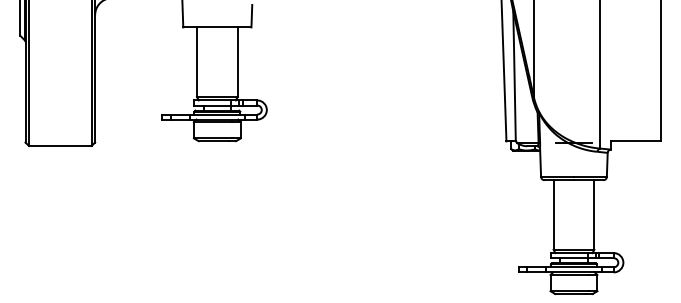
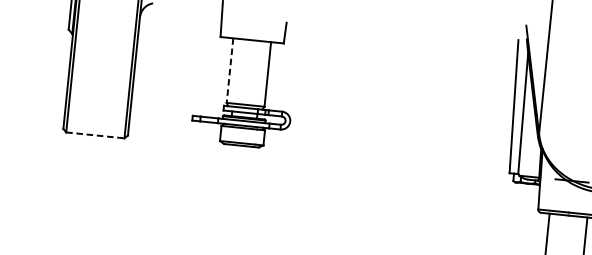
line: (197, 62) -> (230, 70), solid -> dashed
line: (60, 145) -> (95, 134), solid -> dashed

